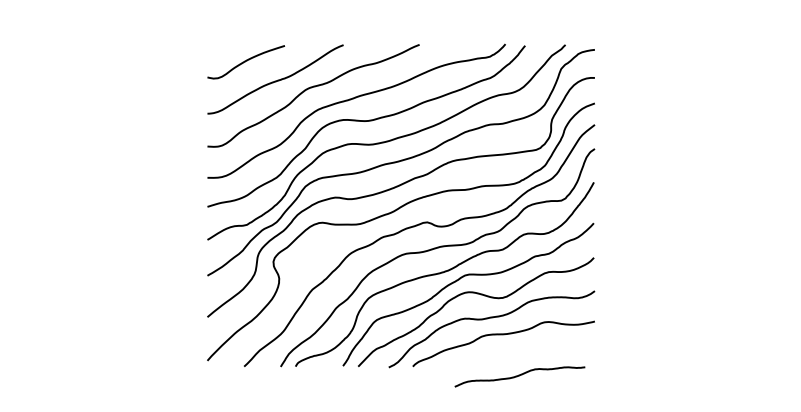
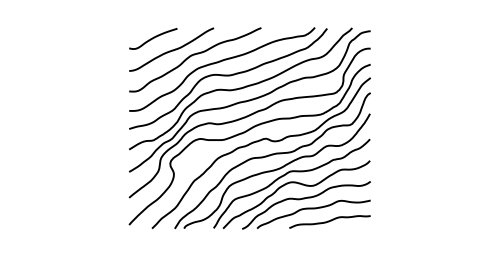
curve: (519, 376) -> (329, 221), moved

